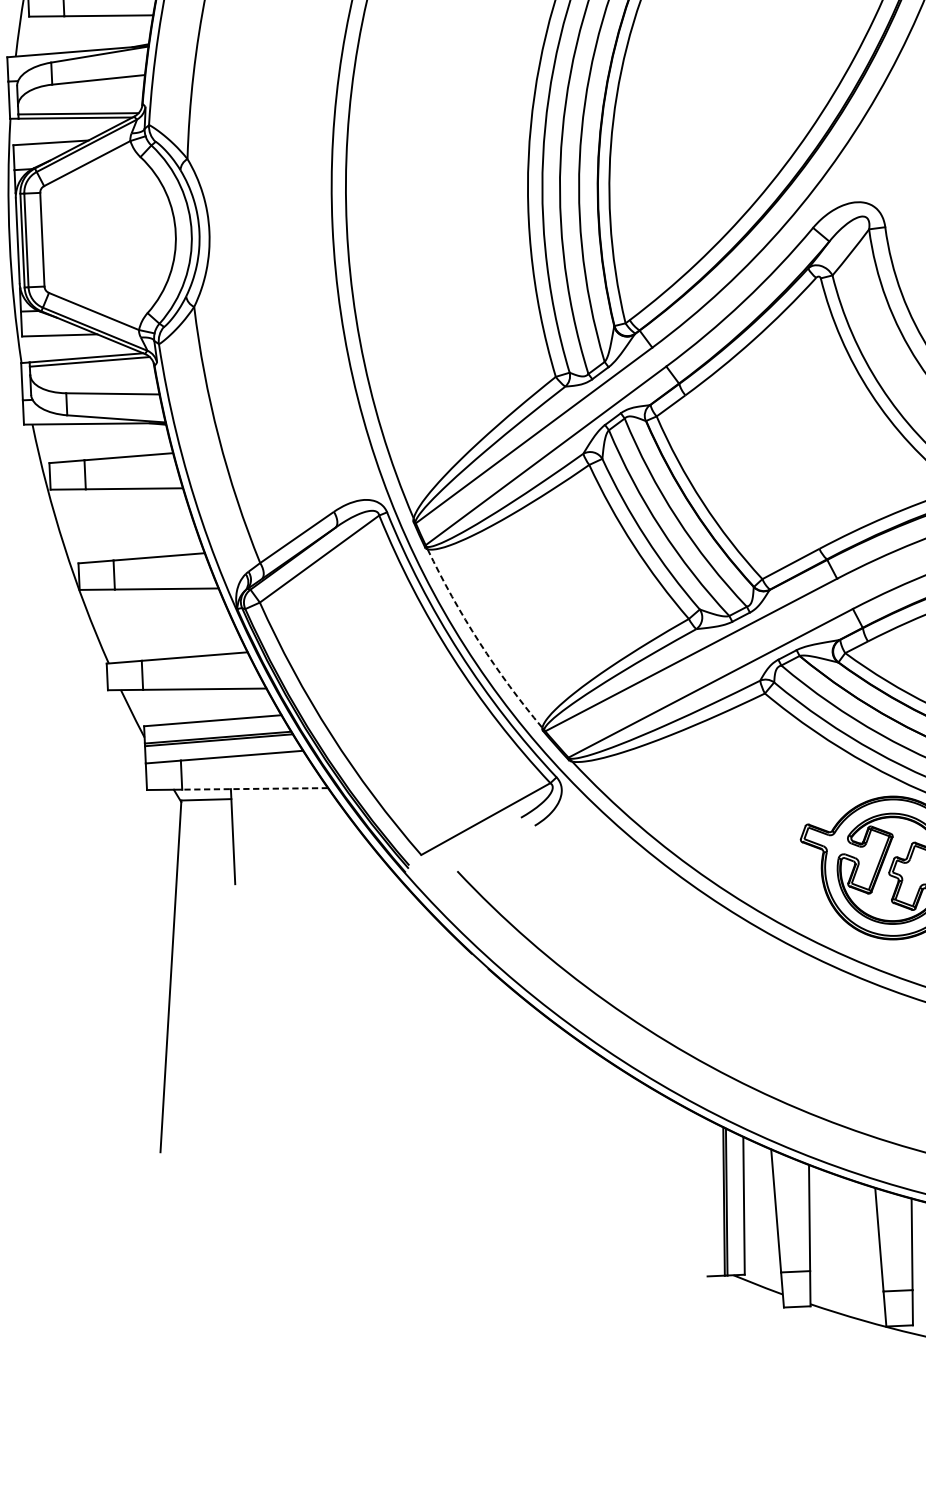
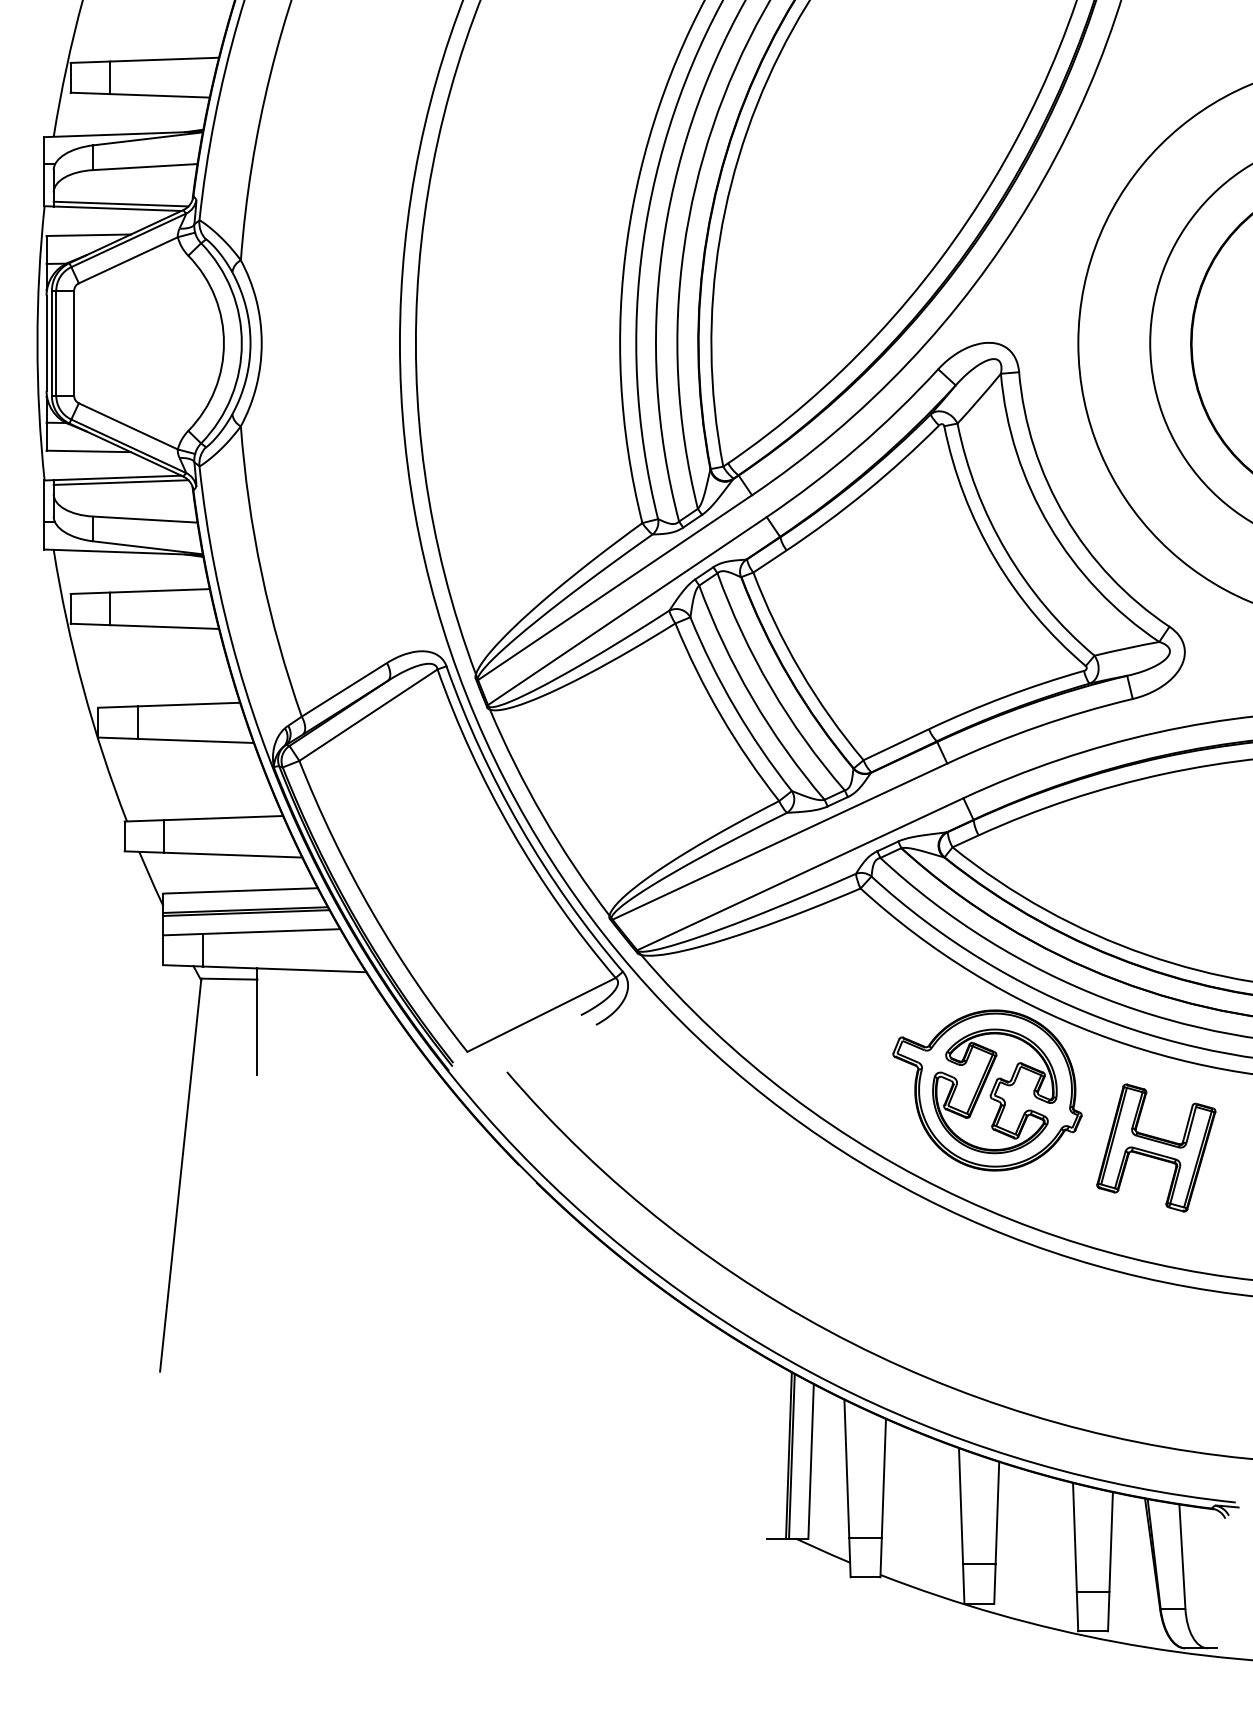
arc: (479, 642) -> (543, 816), dashed -> solid
line: (255, 788) -> (284, 969), dashed -> solid

